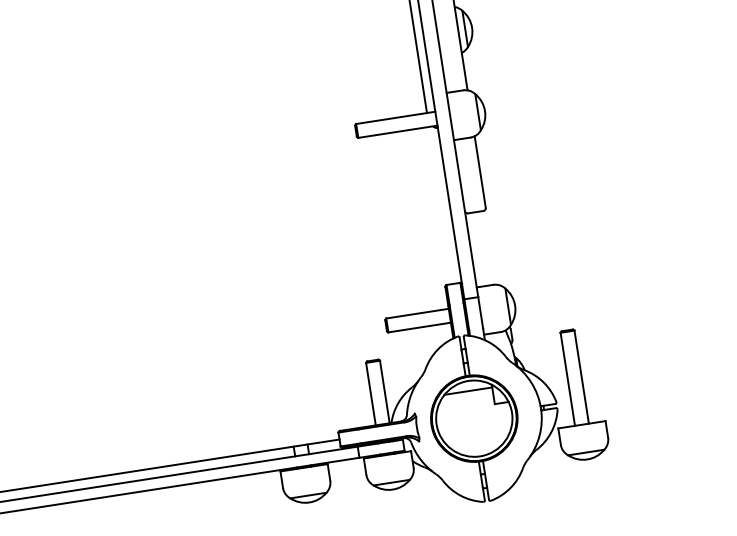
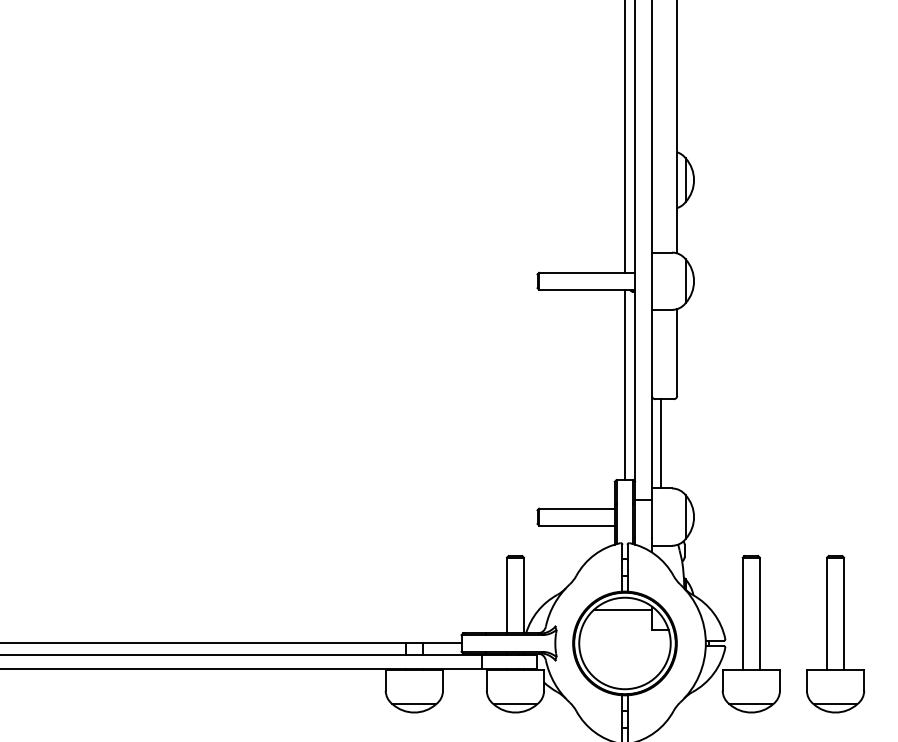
line: (440, 205) -> (624, 384), added
line: (478, 249) -> (660, 443), added
part: (646, 384) -> (835, 634), added

